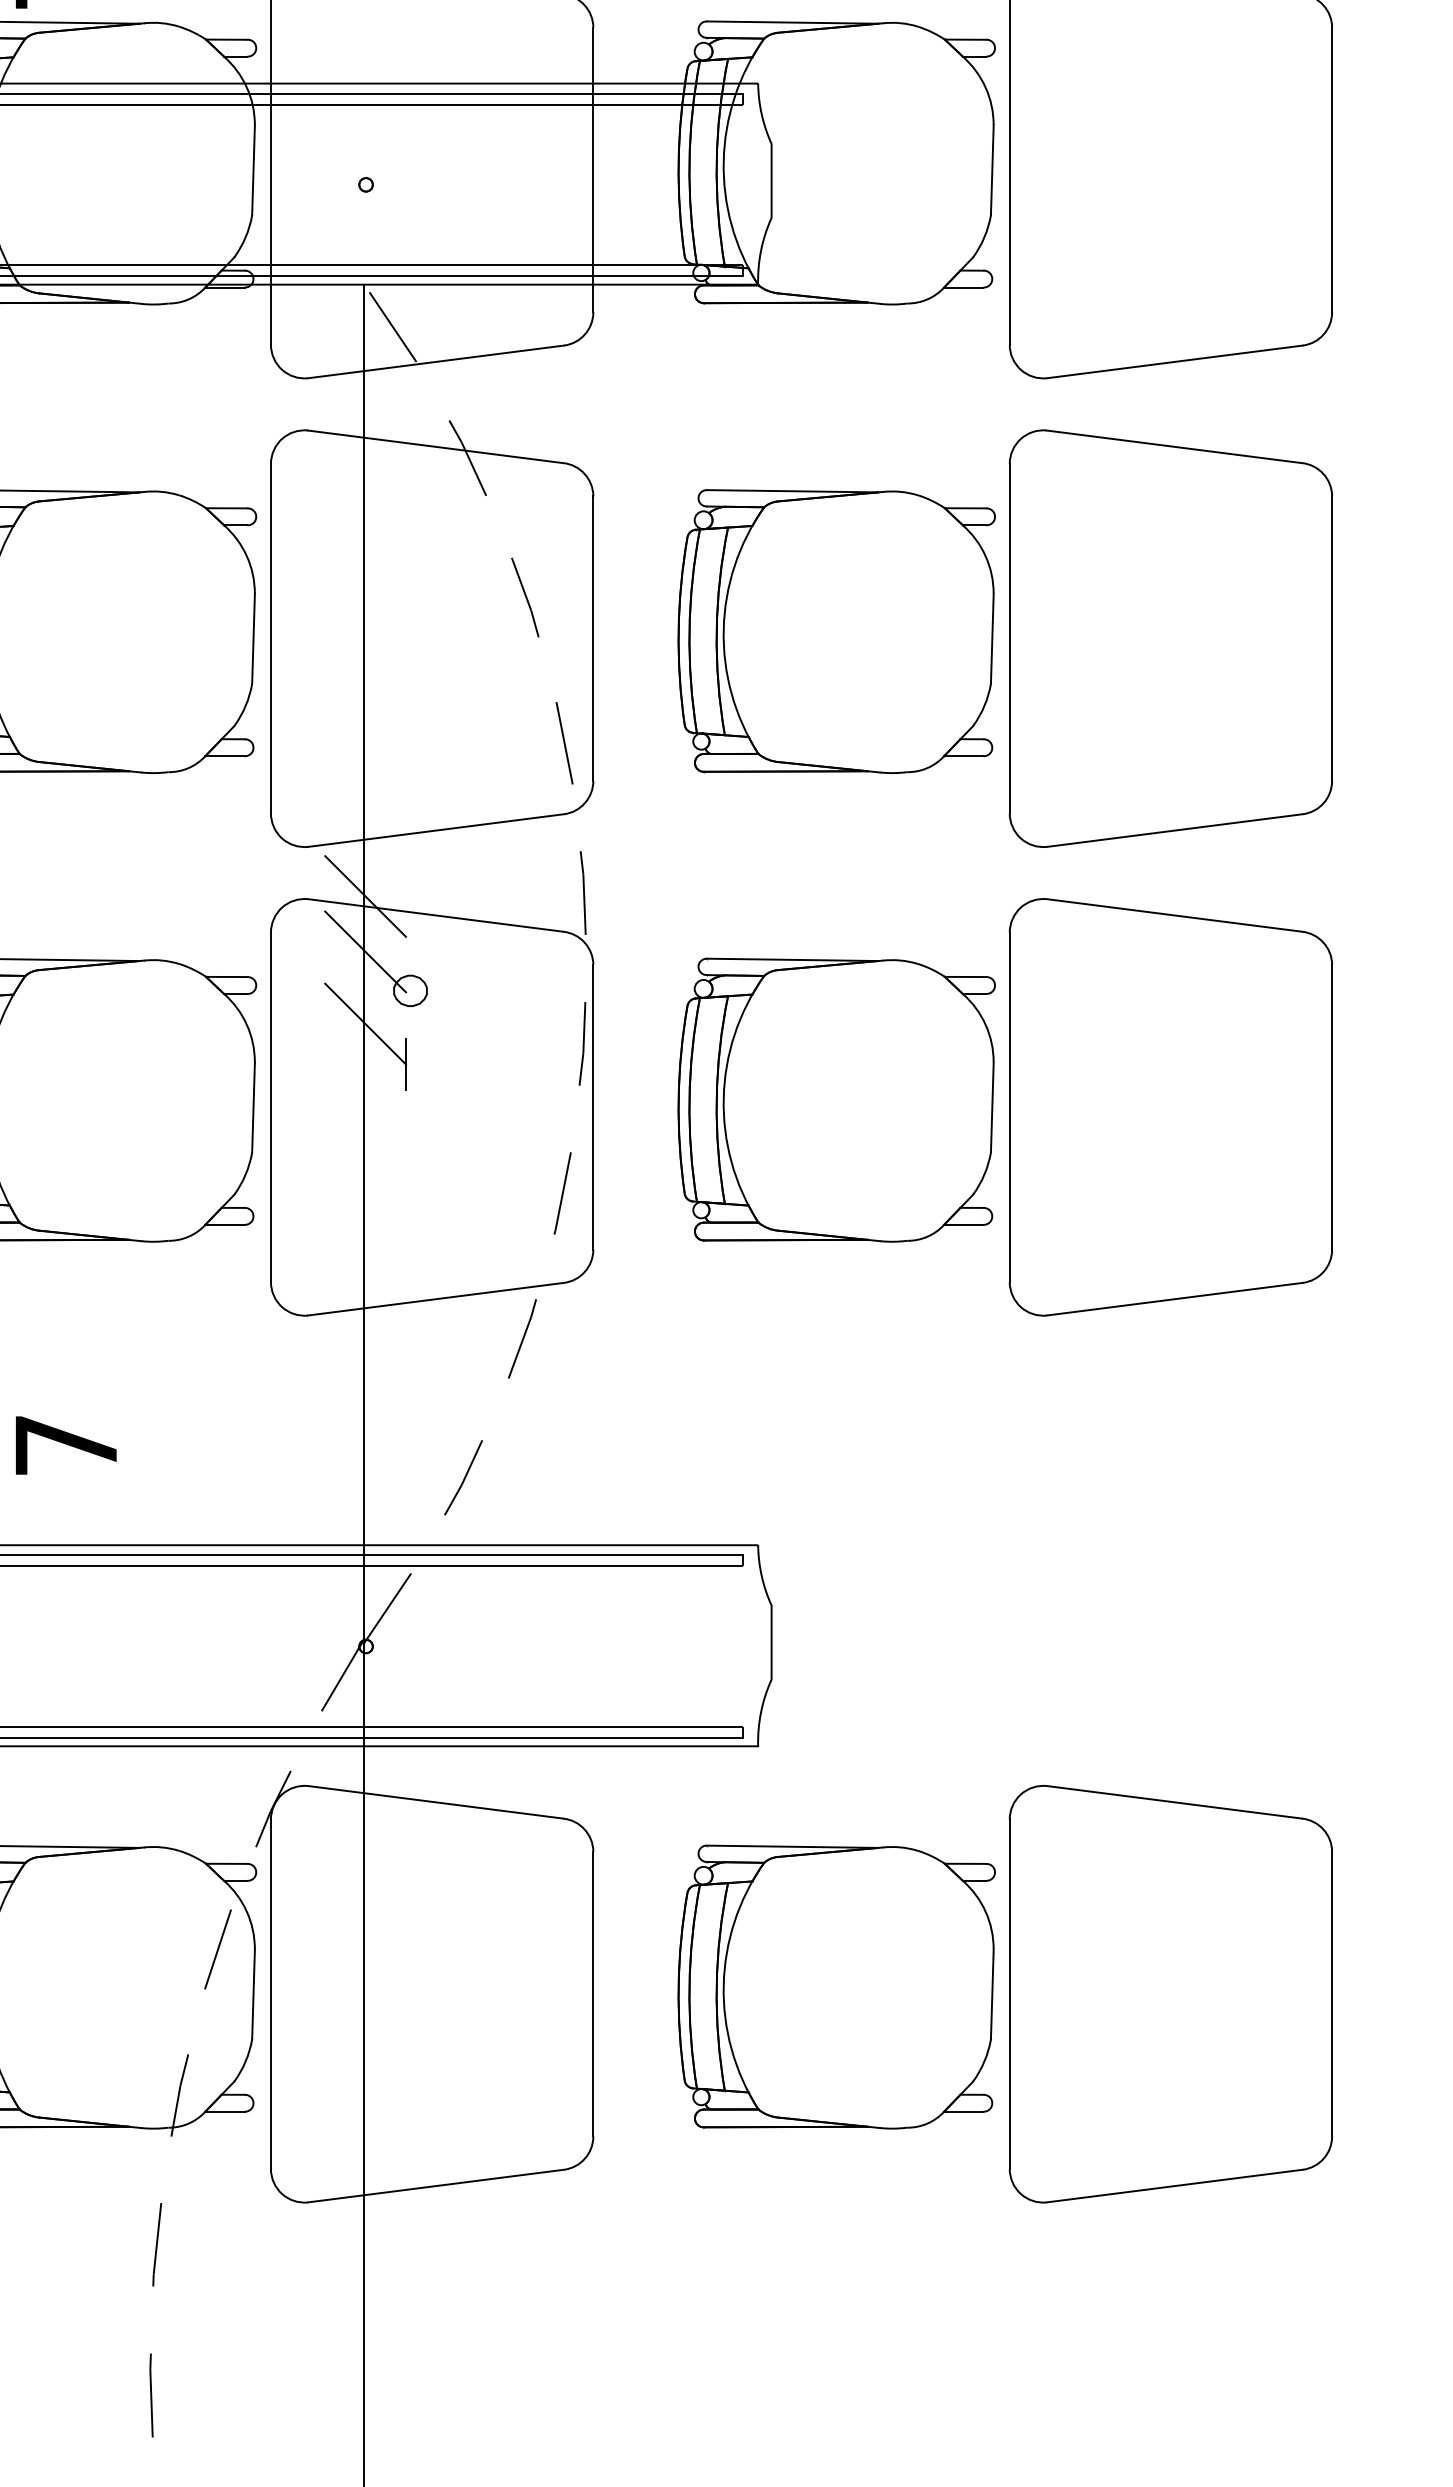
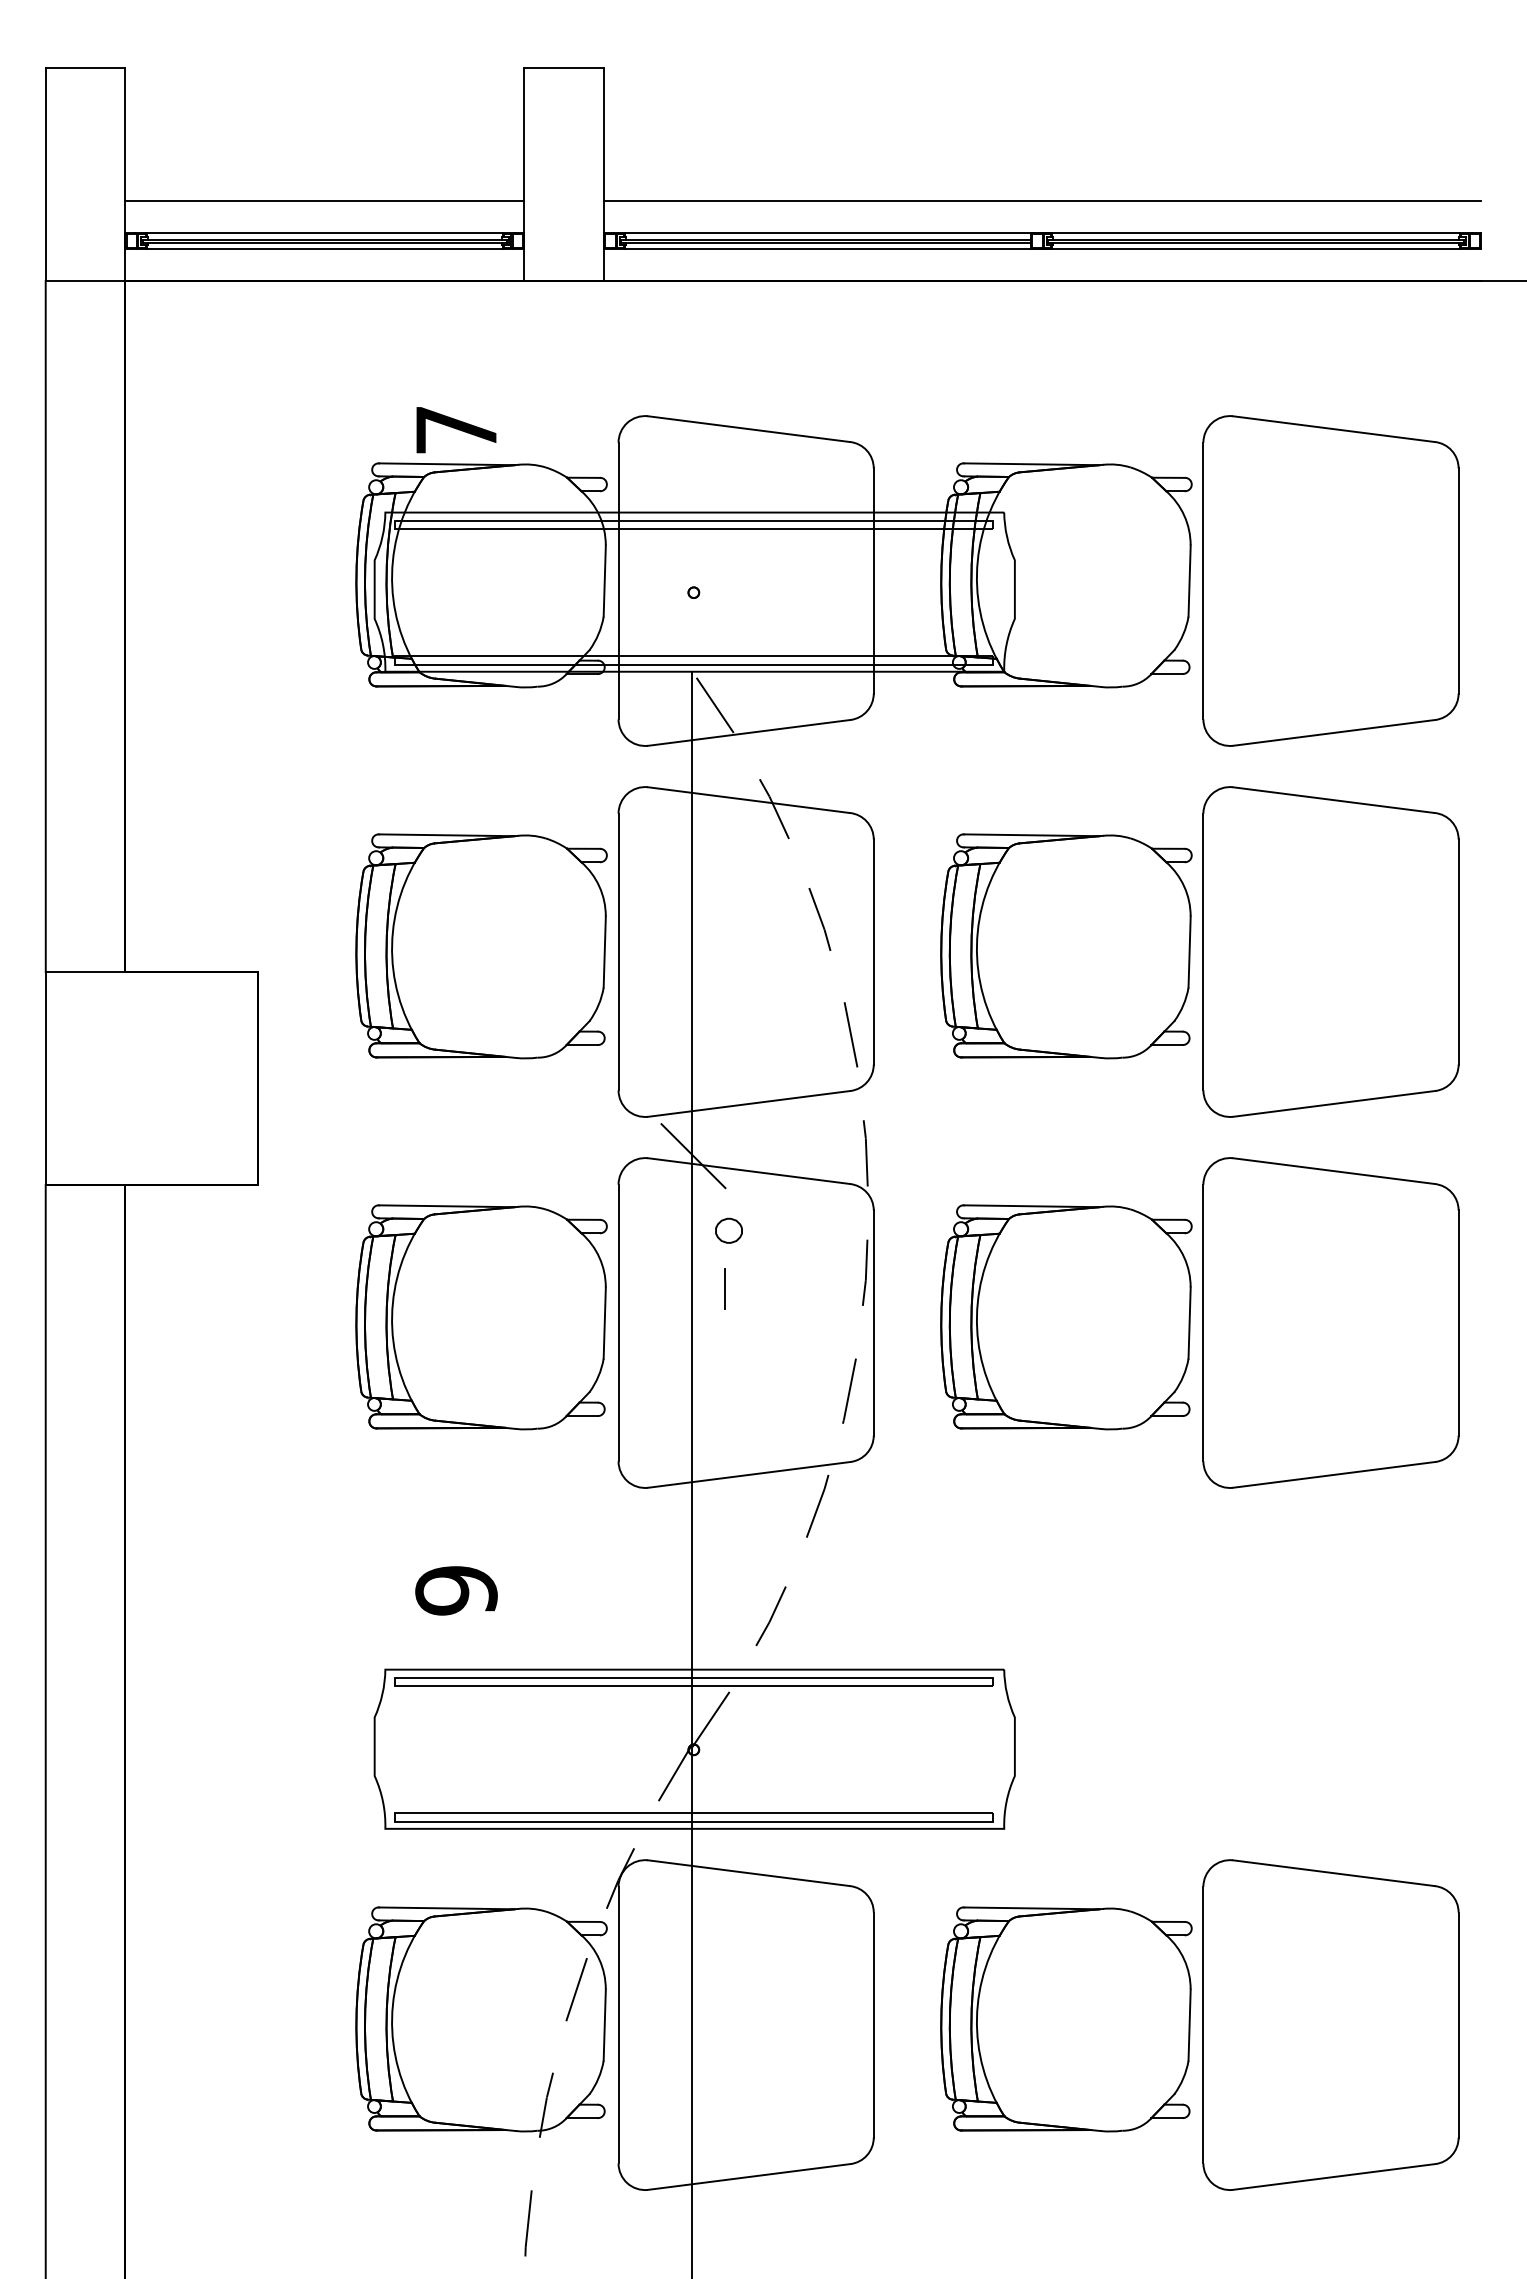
line: (365, 951) -> (693, 1199), removed
line: (365, 1024) -> (693, 1257), removed
text: (66, 1445) -> (456, 1590), 7 -> 9

